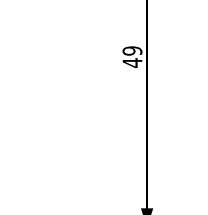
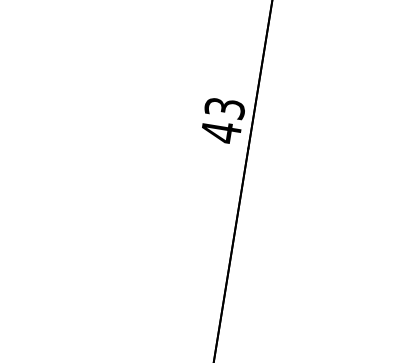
text: (132, 50) -> (225, 107), 49 -> 43

